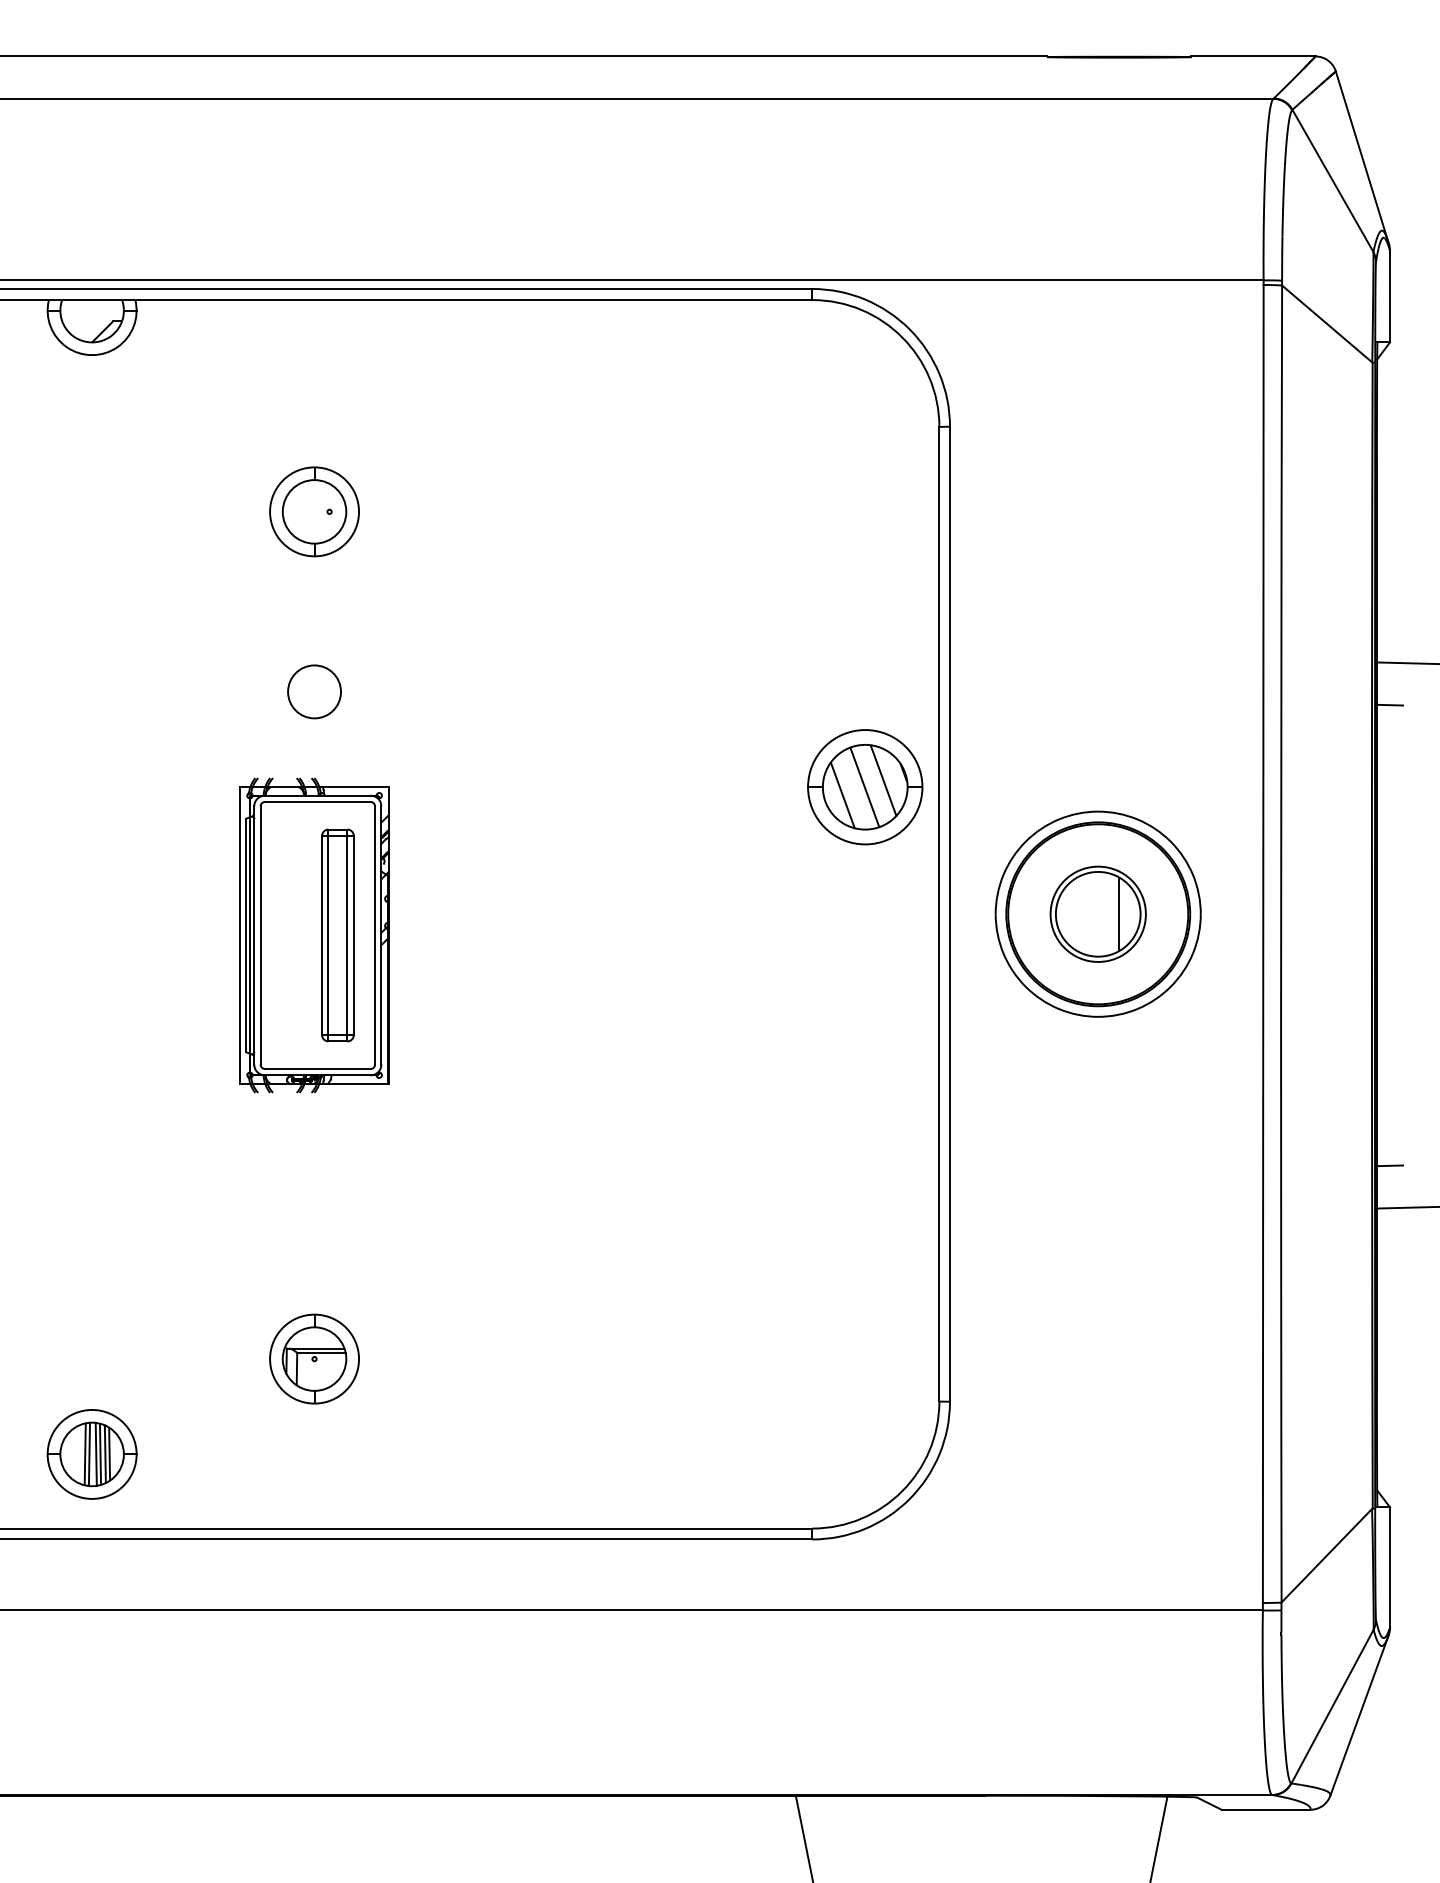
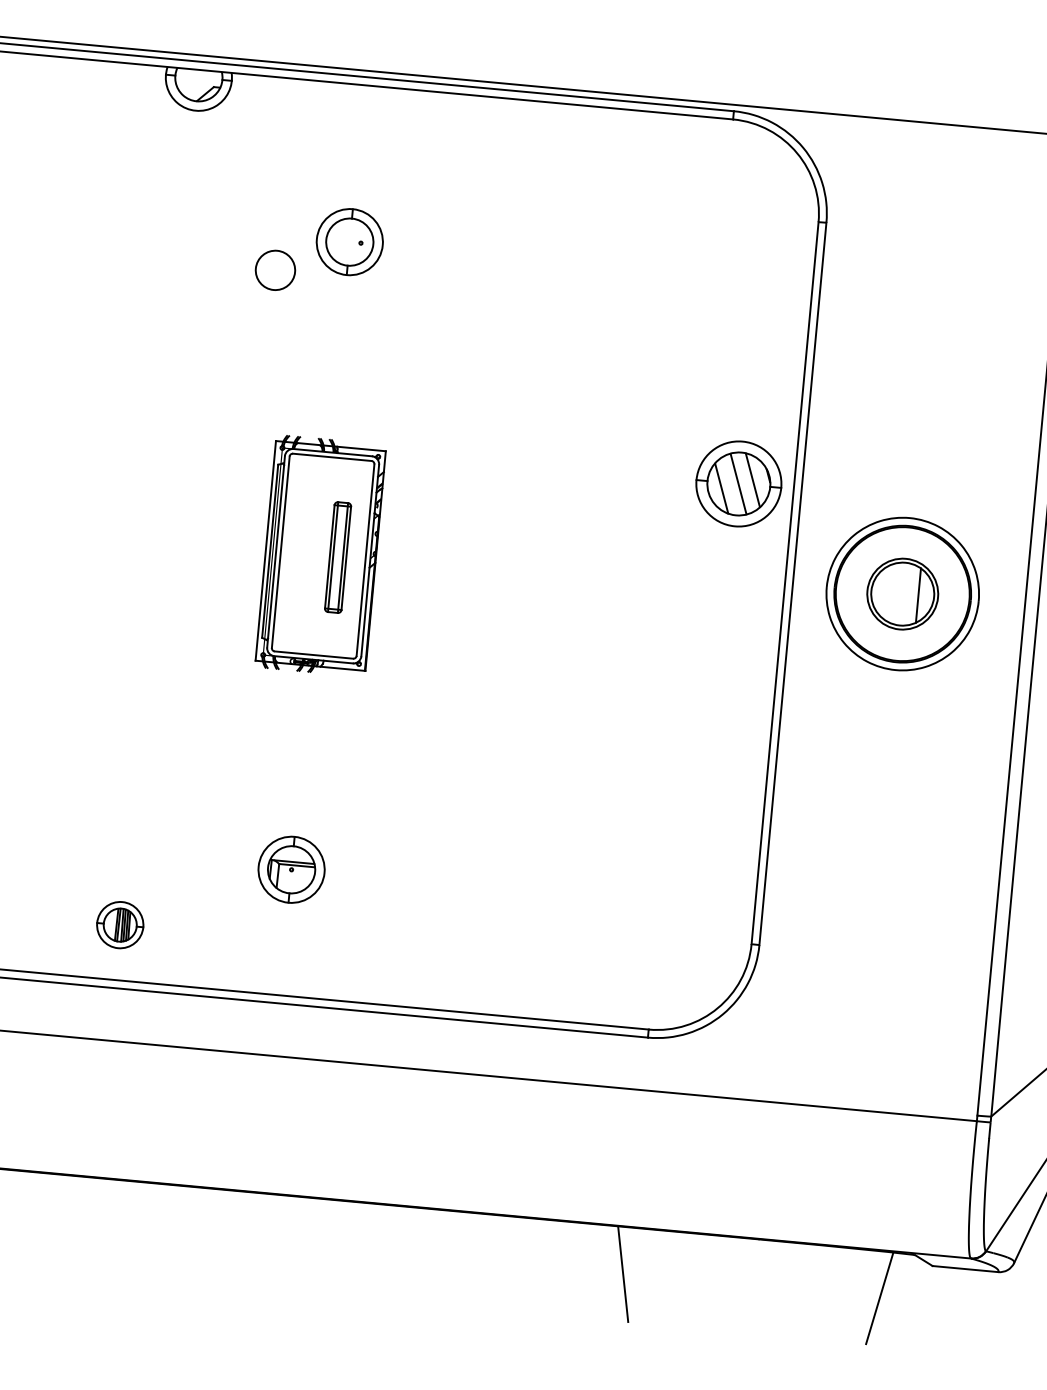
circle: (314, 691) -> (275, 270), moved
part: (337, 935) -> (337, 557), size x0.7
part: (91, 1454) -> (119, 925), size x0.7

